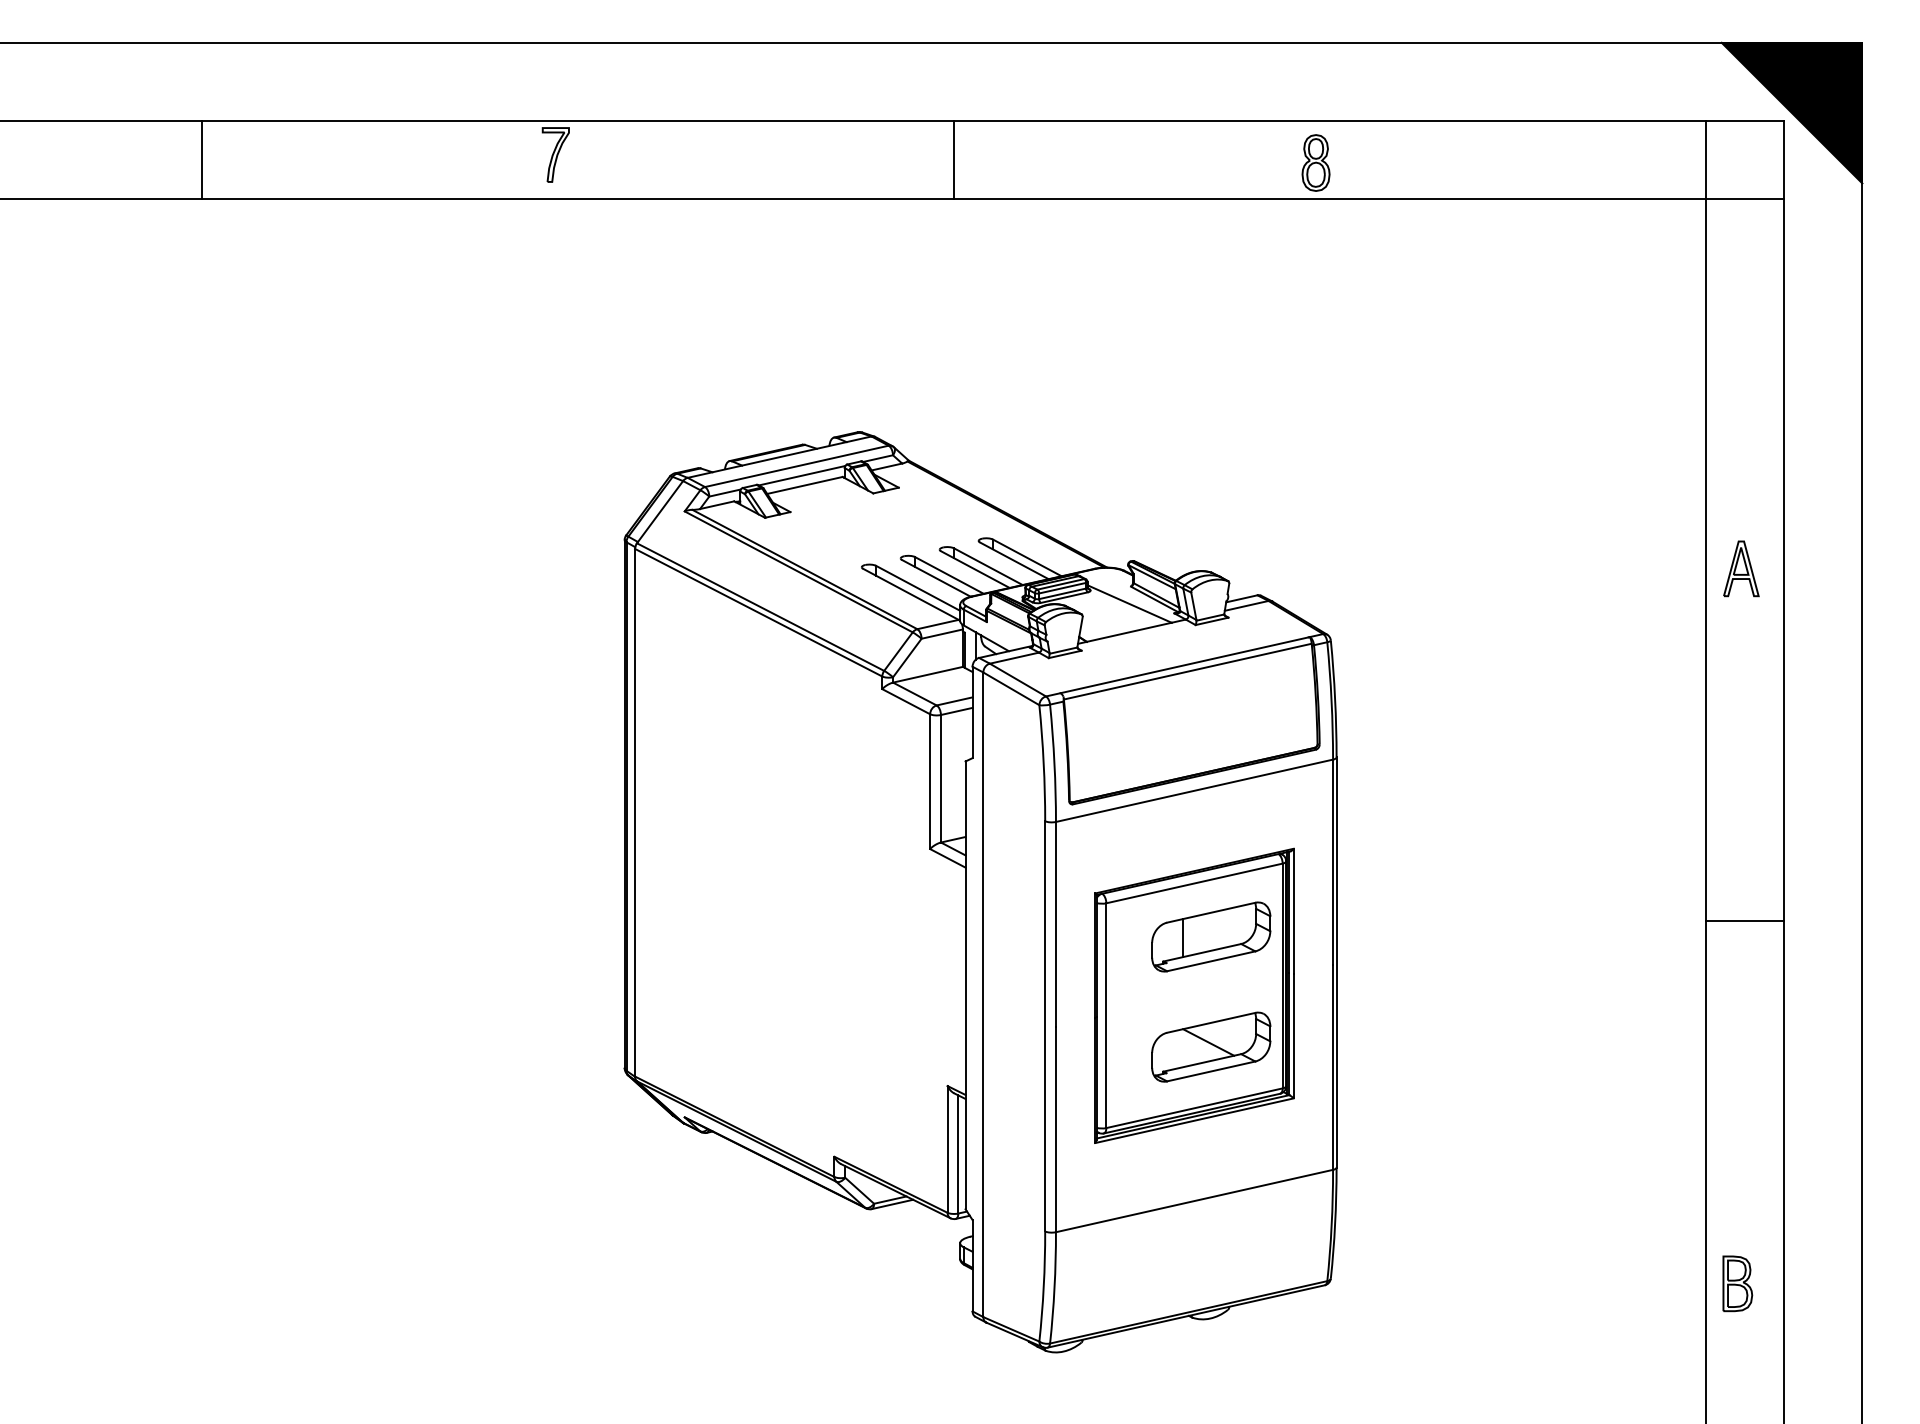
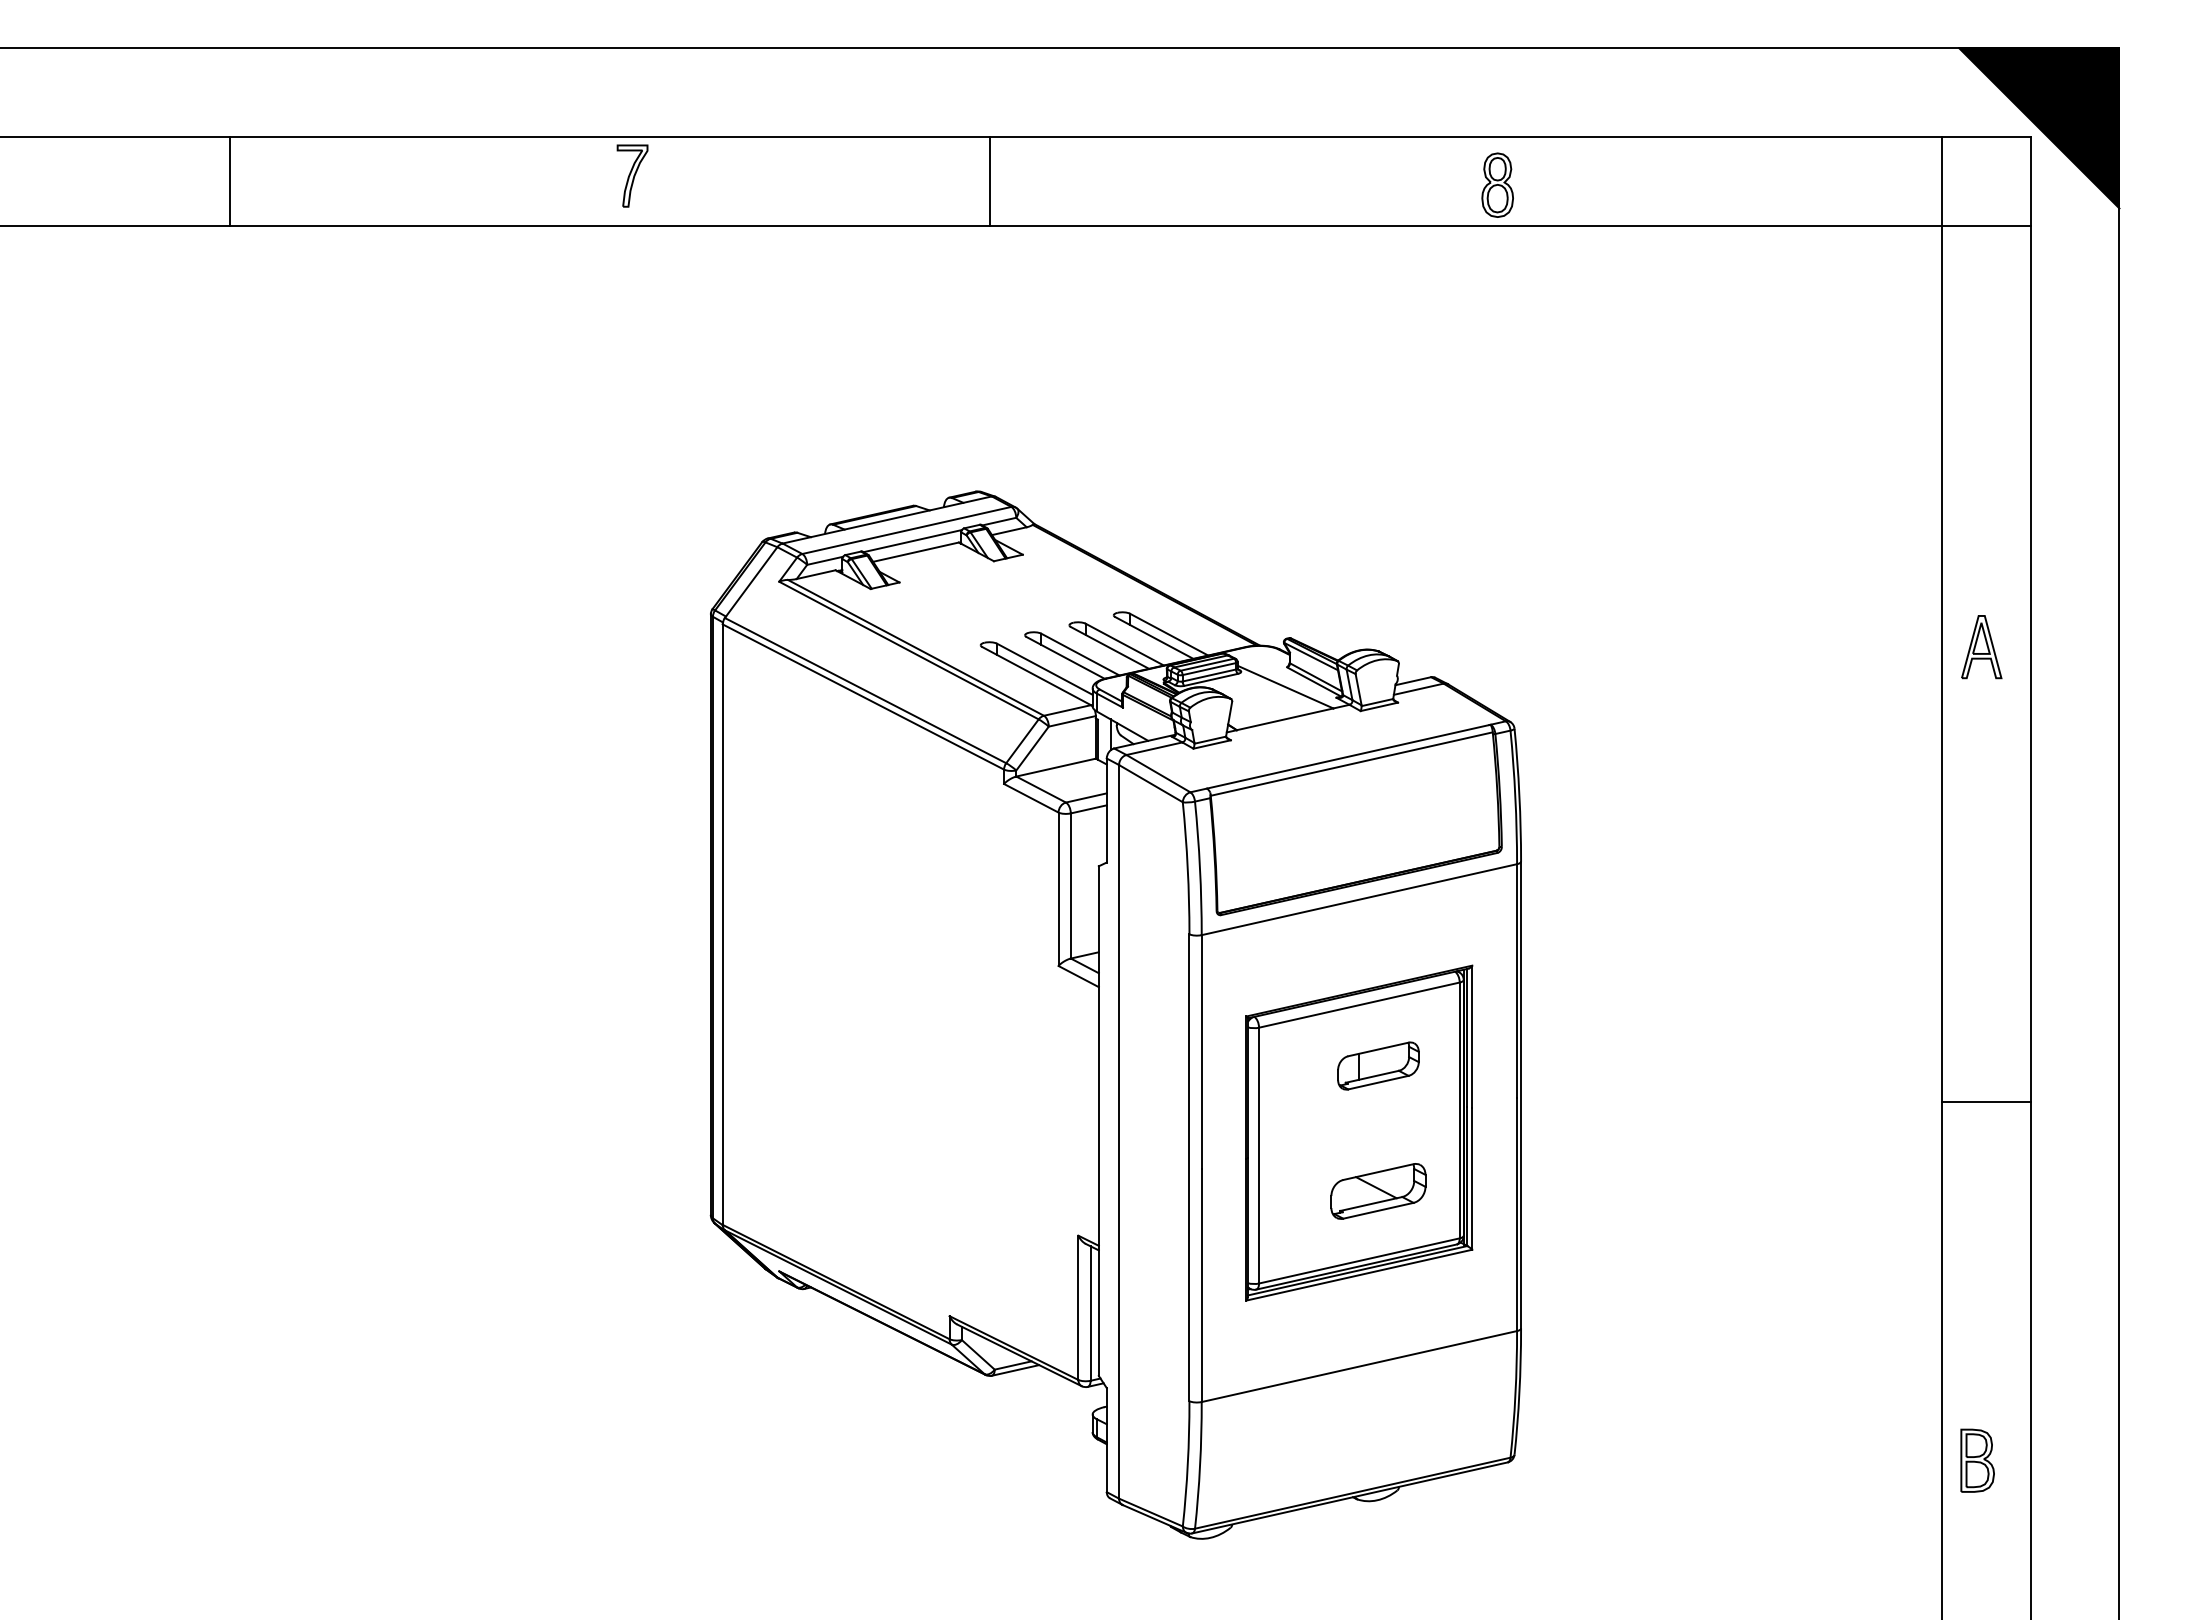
line: (953, 159) -> (989, 181), moved
line: (1744, 920) -> (1985, 1102), moved
part: (1211, 936) -> (1378, 1065), size x0.6
part: (1211, 1047) -> (1378, 1191), size x0.7

